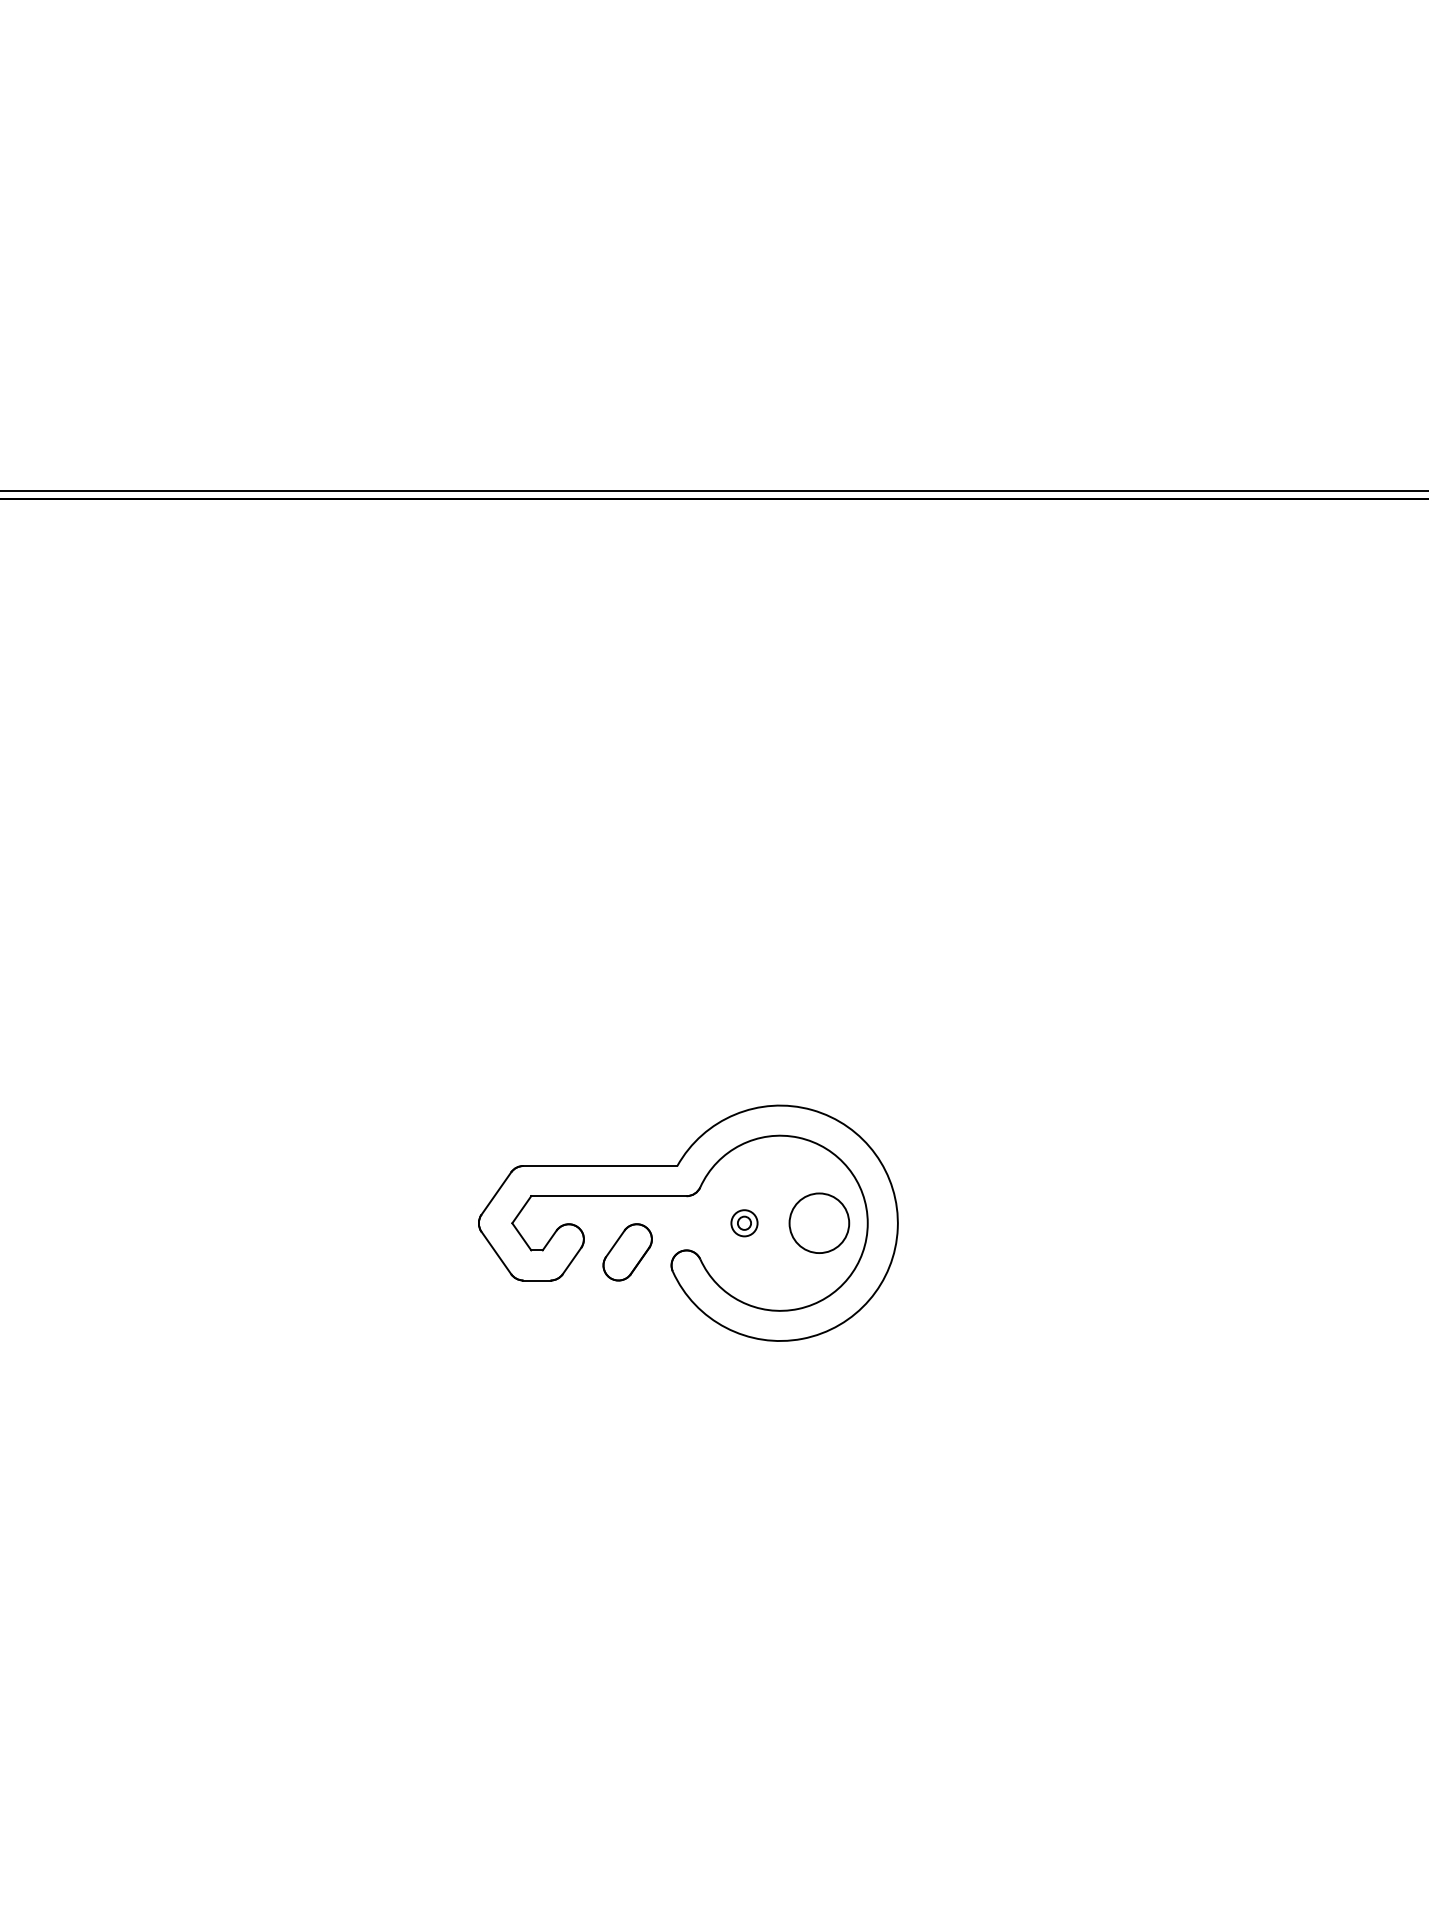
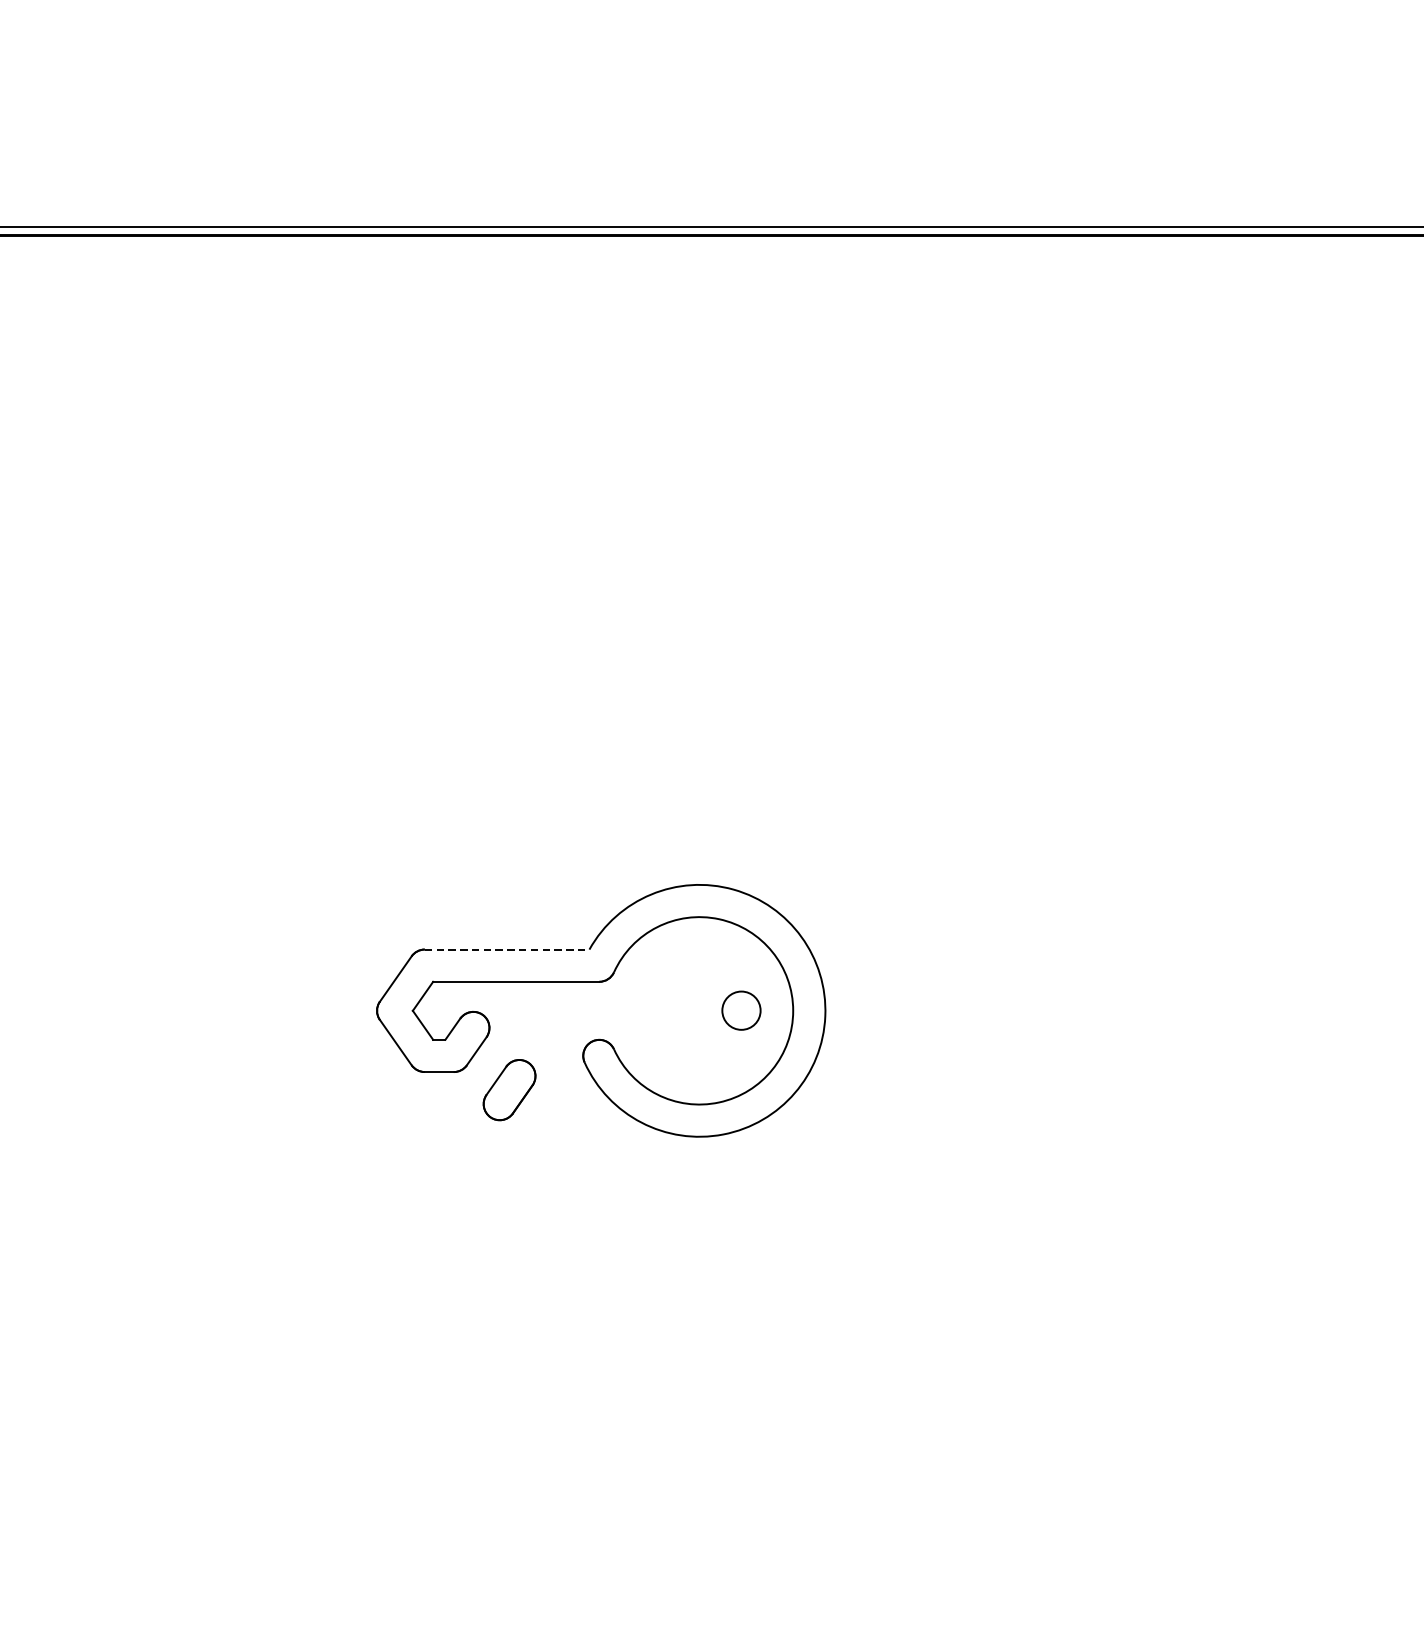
line: (600, 1166) -> (507, 950), solid -> dashed
circle: (819, 1222) -> (741, 1009), size x0.6
part: (744, 1223) -> (661, 1011), removed
part: (627, 1252) -> (509, 1090), moved

